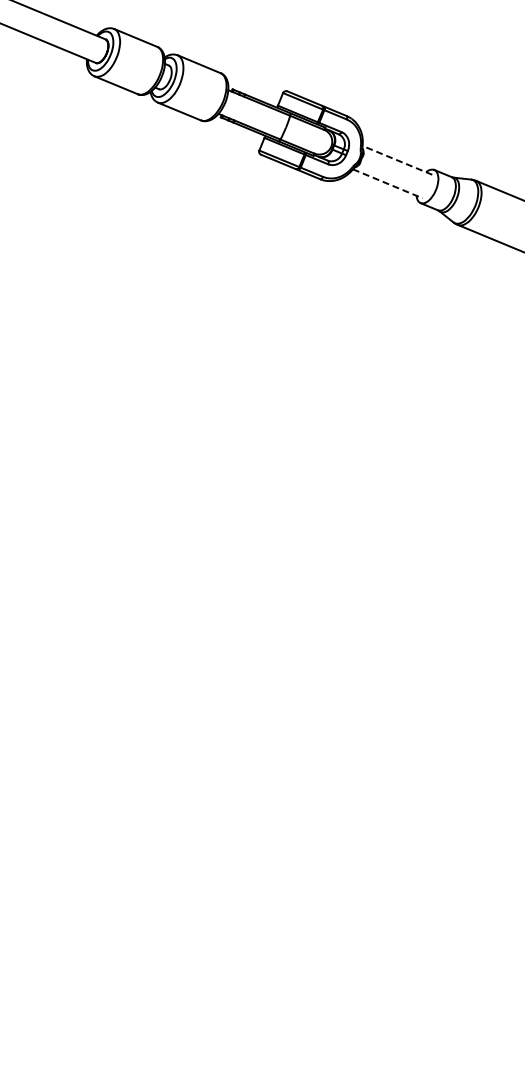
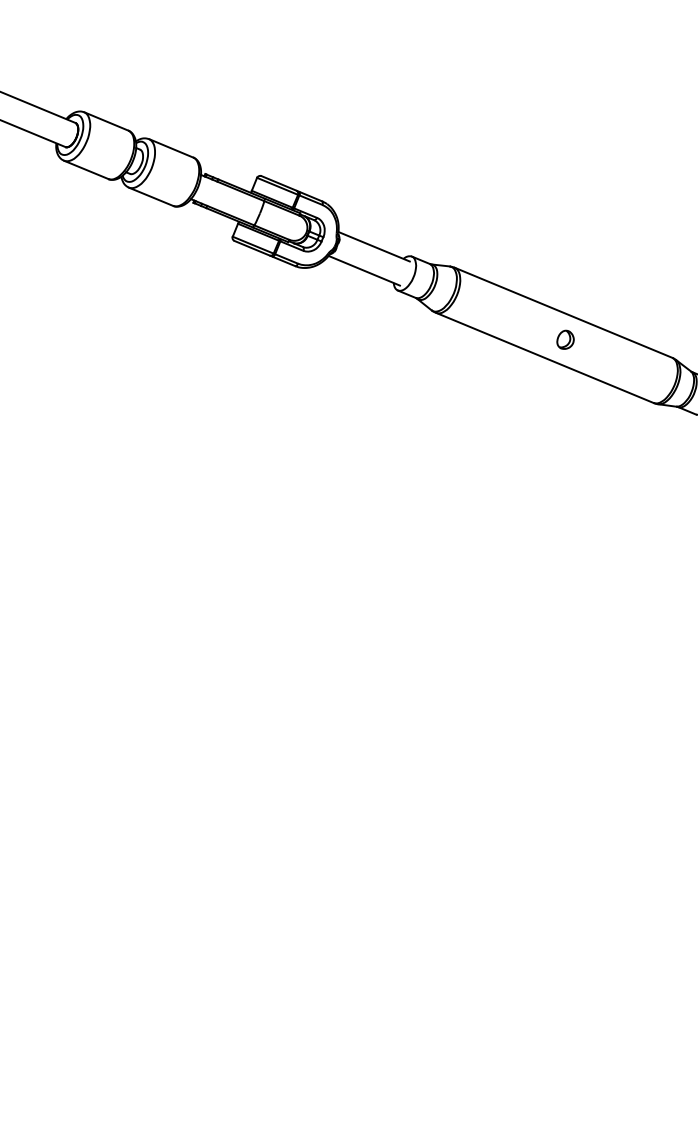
line: (397, 160) -> (374, 246), dashed -> solid
line: (388, 183) -> (364, 270), dashed -> solid

